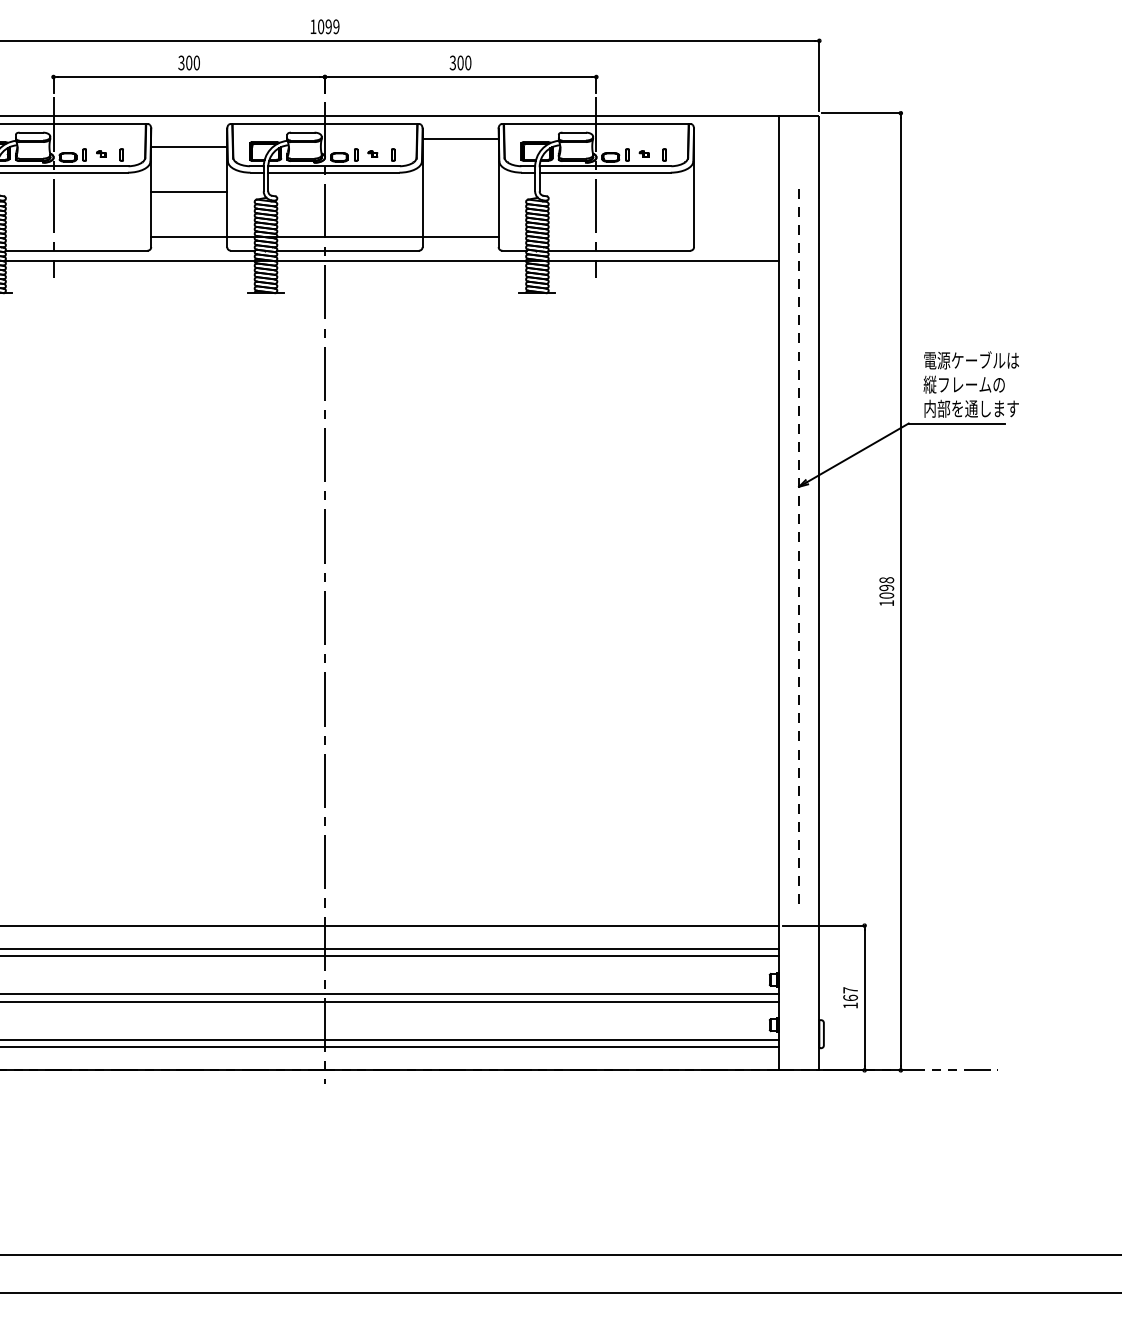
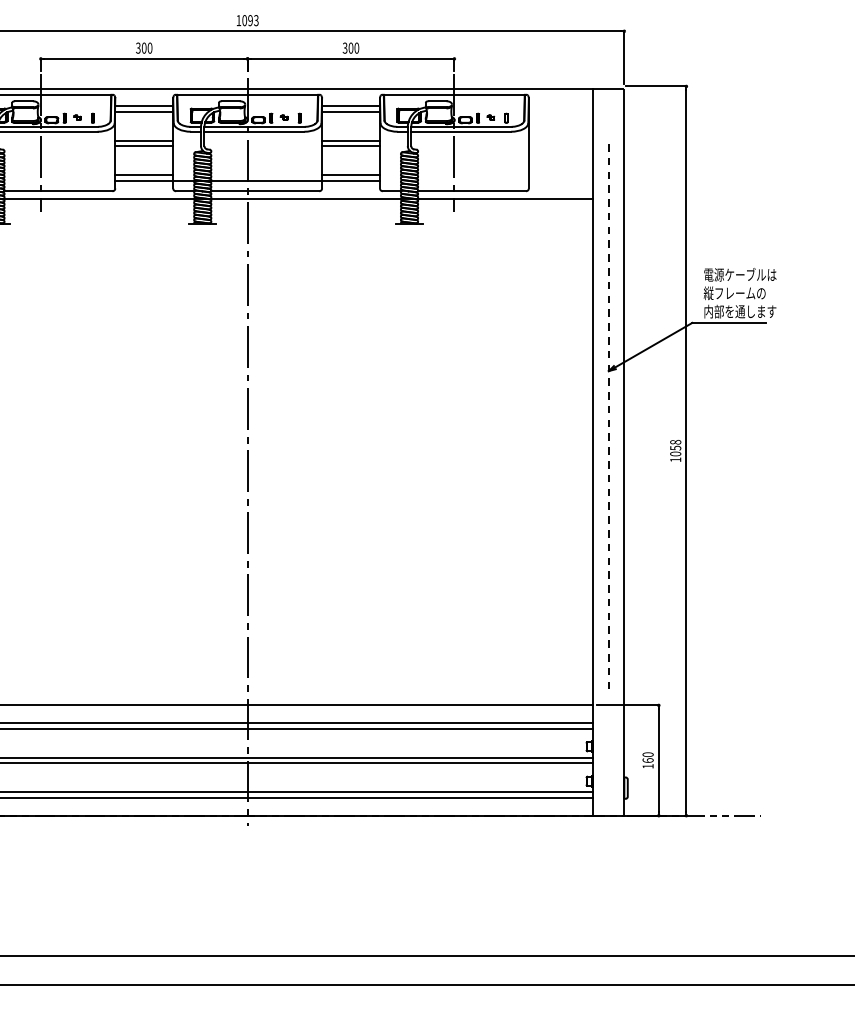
text: (336, 26) -> (256, 20), 1099 -> 1093
line: (189, 139) -> (144, 106), added
line: (460, 146) -> (350, 111), added
line: (189, 184) -> (144, 140), added
line: (460, 184) -> (350, 140), added
line: (460, 191) -> (350, 146), added
line: (189, 229) -> (144, 175), added
line: (460, 229) -> (350, 175), added
text: (886, 587) -> (675, 447), 1098 -> 1058
text: (850, 990) -> (648, 754), 167 -> 160

